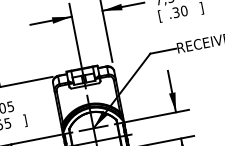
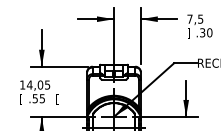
text: (160, 16) -> (188, 33), [ -> ]
text: (25, 120) -> (57, 99), ] -> [

